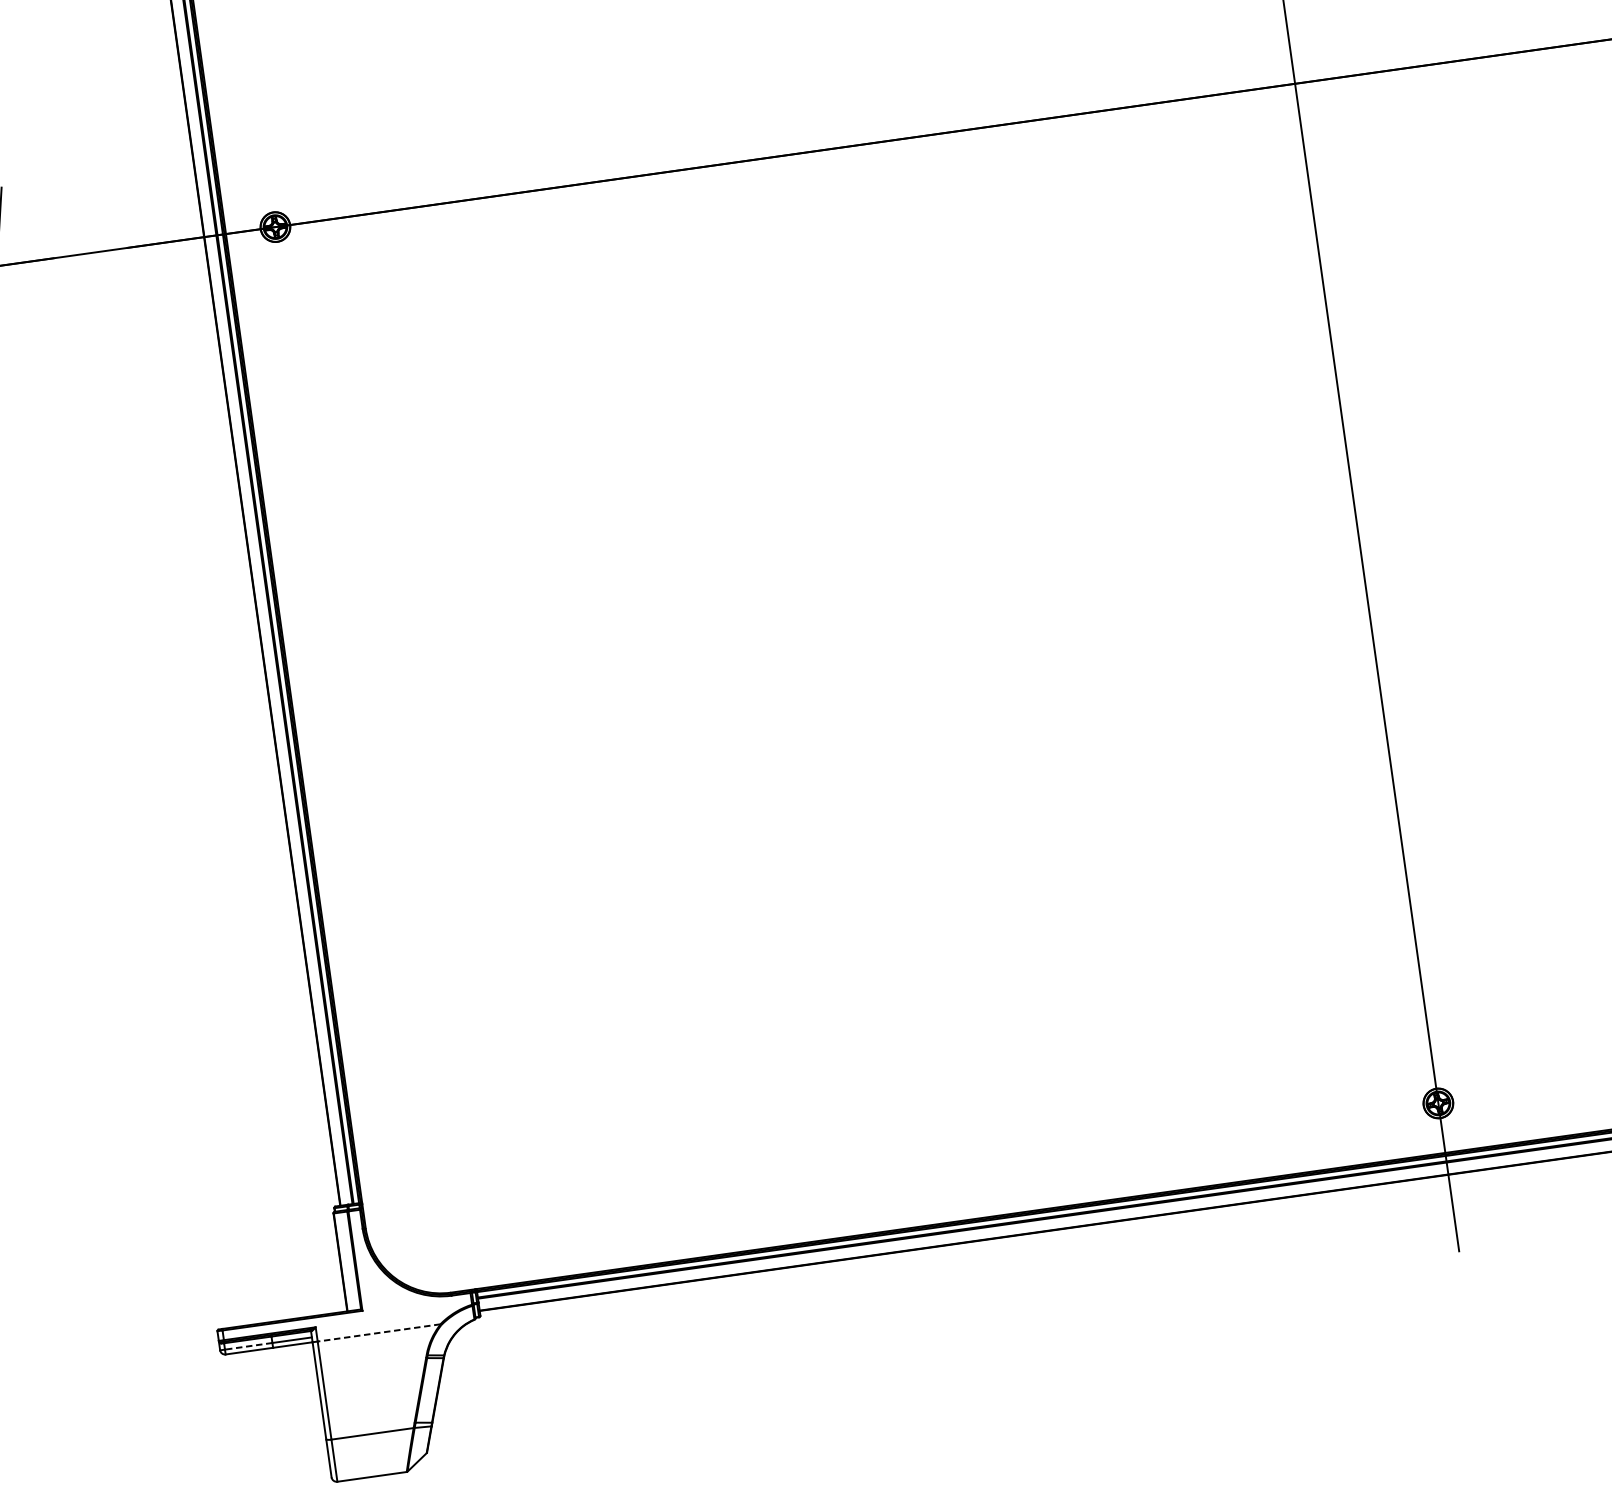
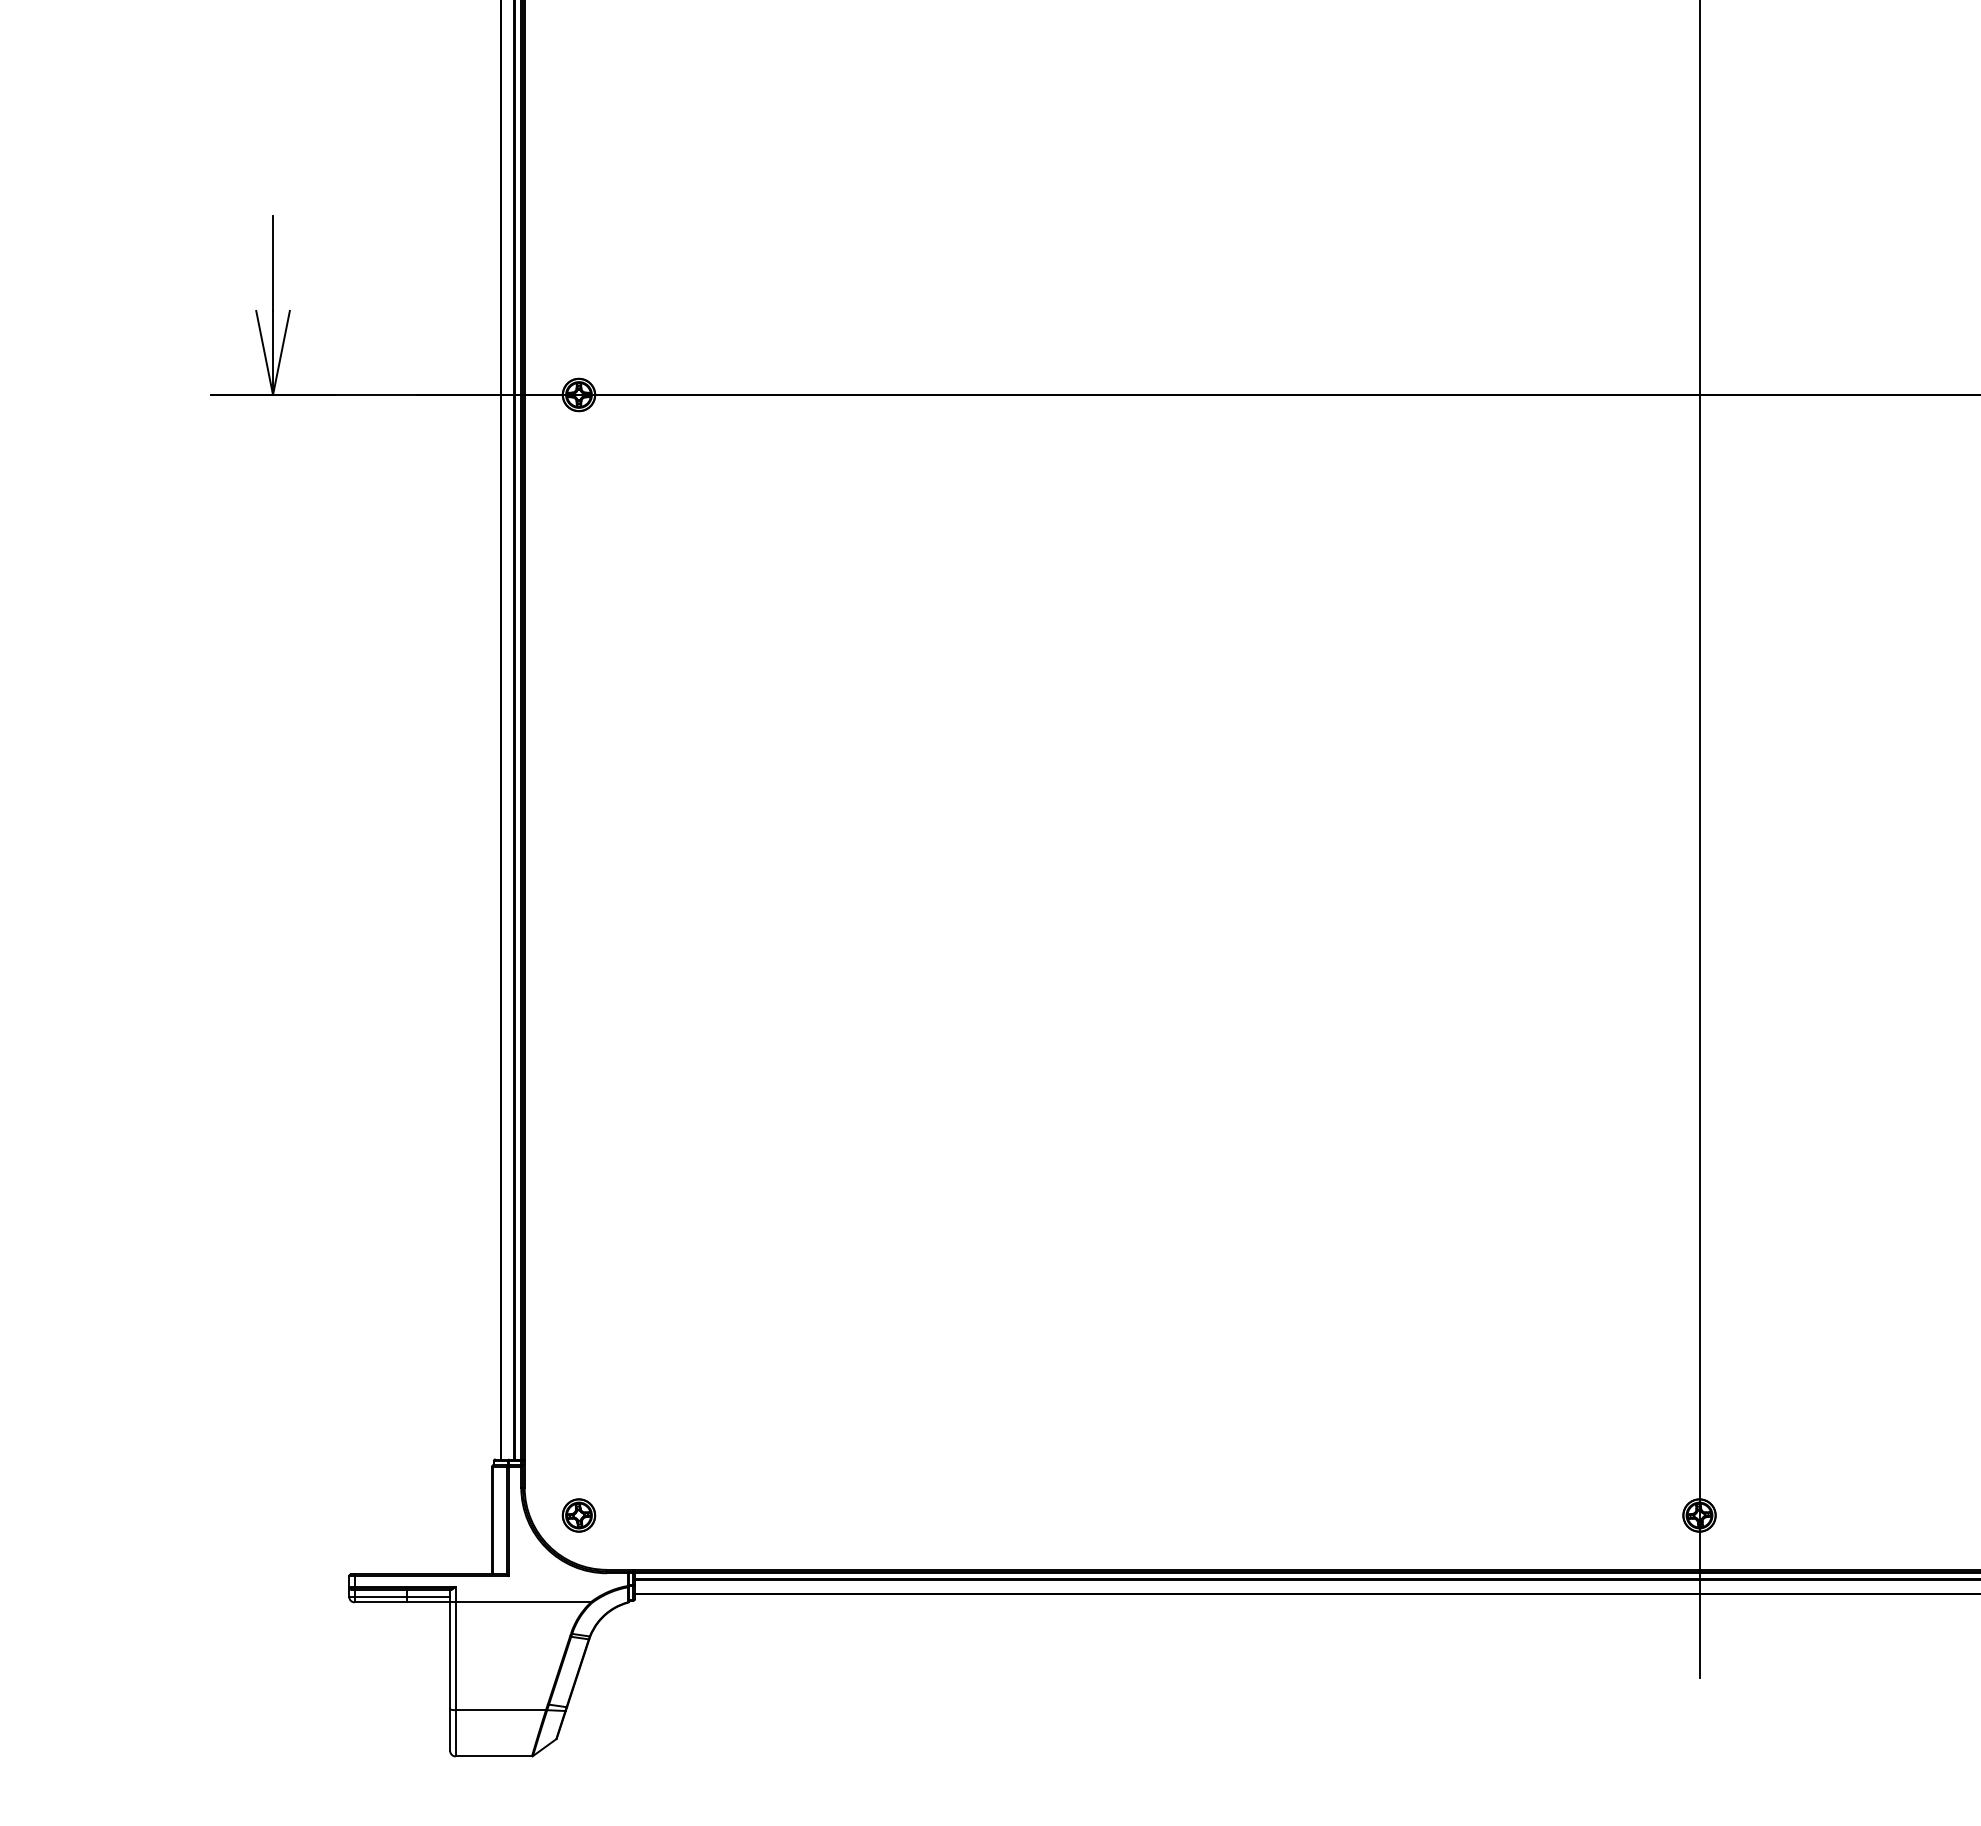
part: (418, 1246) -> (578, 1515), added
line: (378, 1333) -> (522, 1602), dashed -> solid
line: (248, 1346) -> (380, 1597), dashed -> solid

